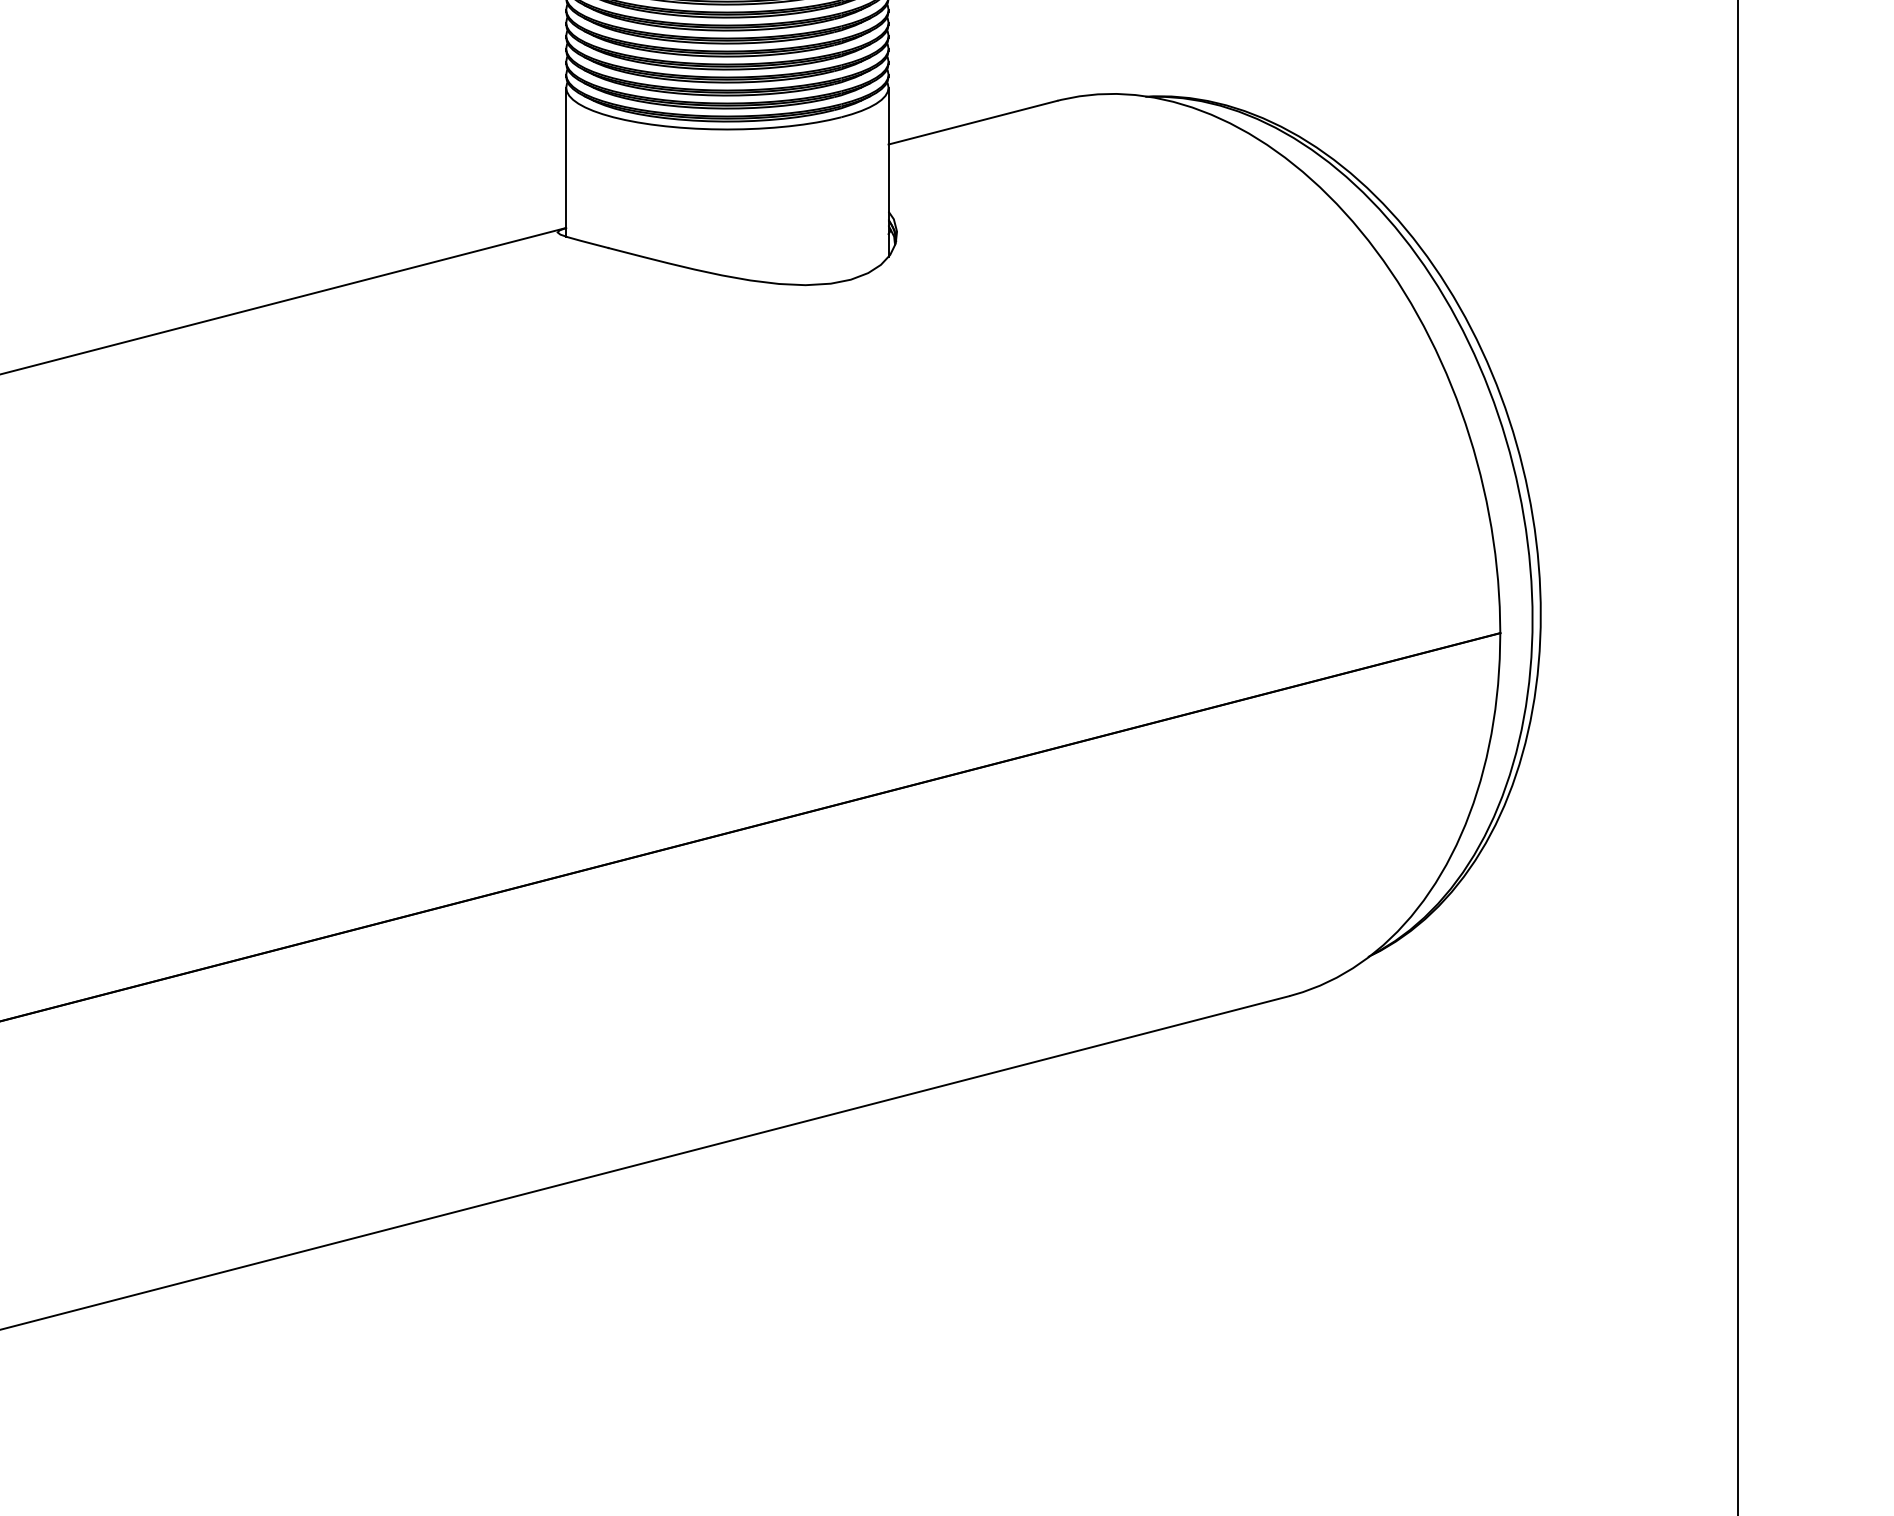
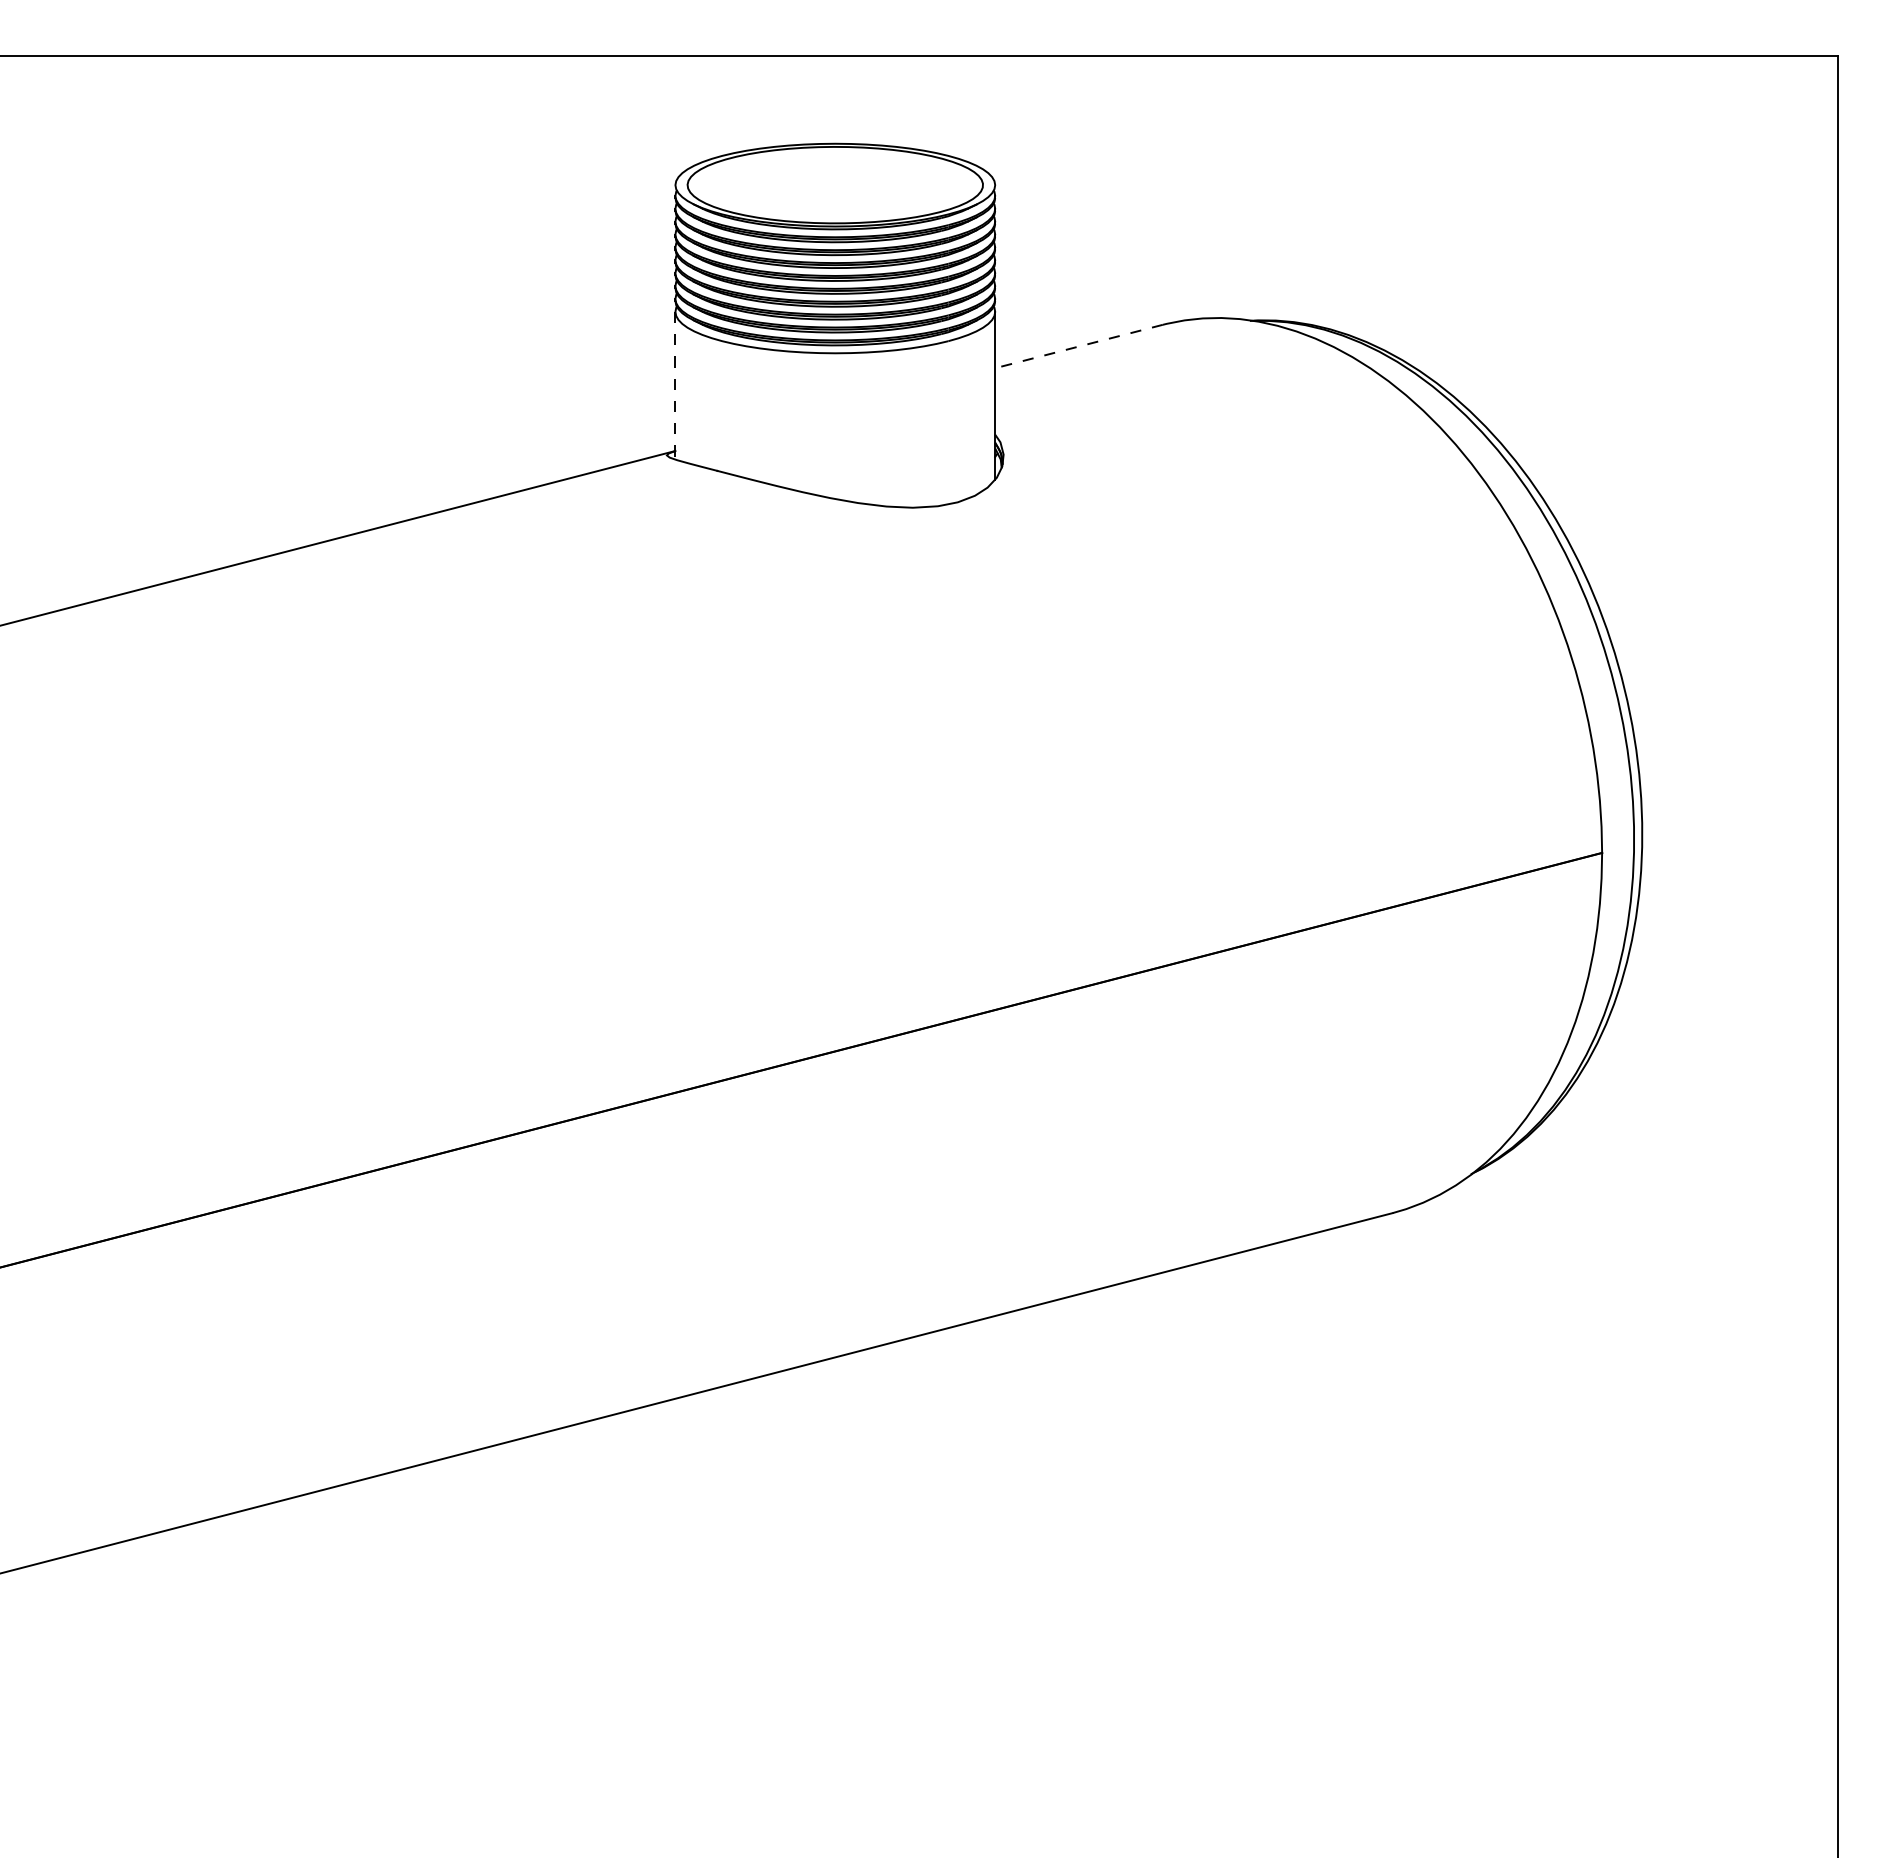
line: (973, 122) -> (1079, 346), solid -> dashed
line: (566, 161) -> (675, 385), solid -> dashed

